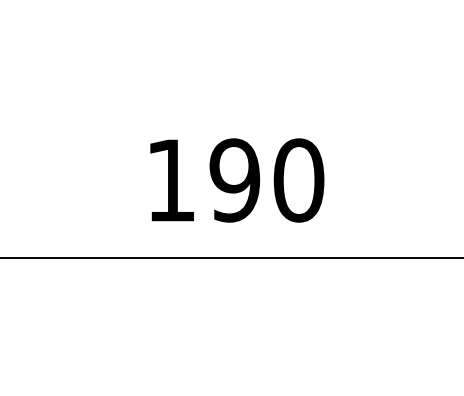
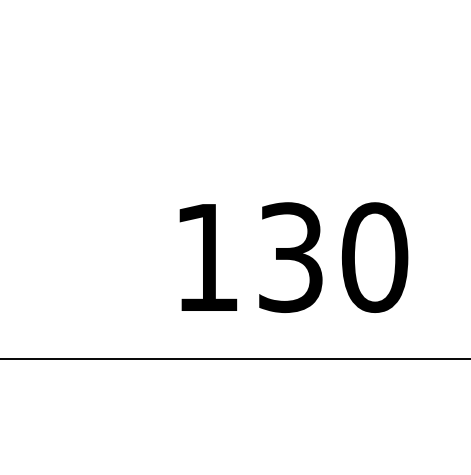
text: (234, 180) -> (290, 257), 190 -> 130

